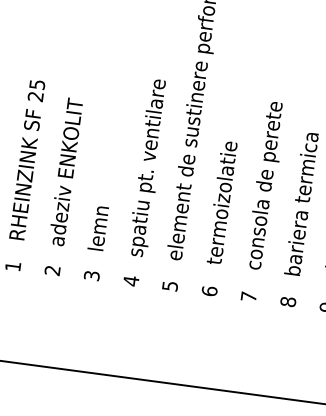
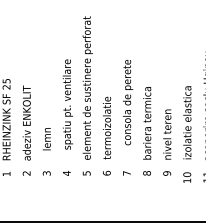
text: (147, 167) -> (67, 104), moved
text: (266, 185) -> (128, 102), moved
text: (97, 228) -> (46, 139), moved

